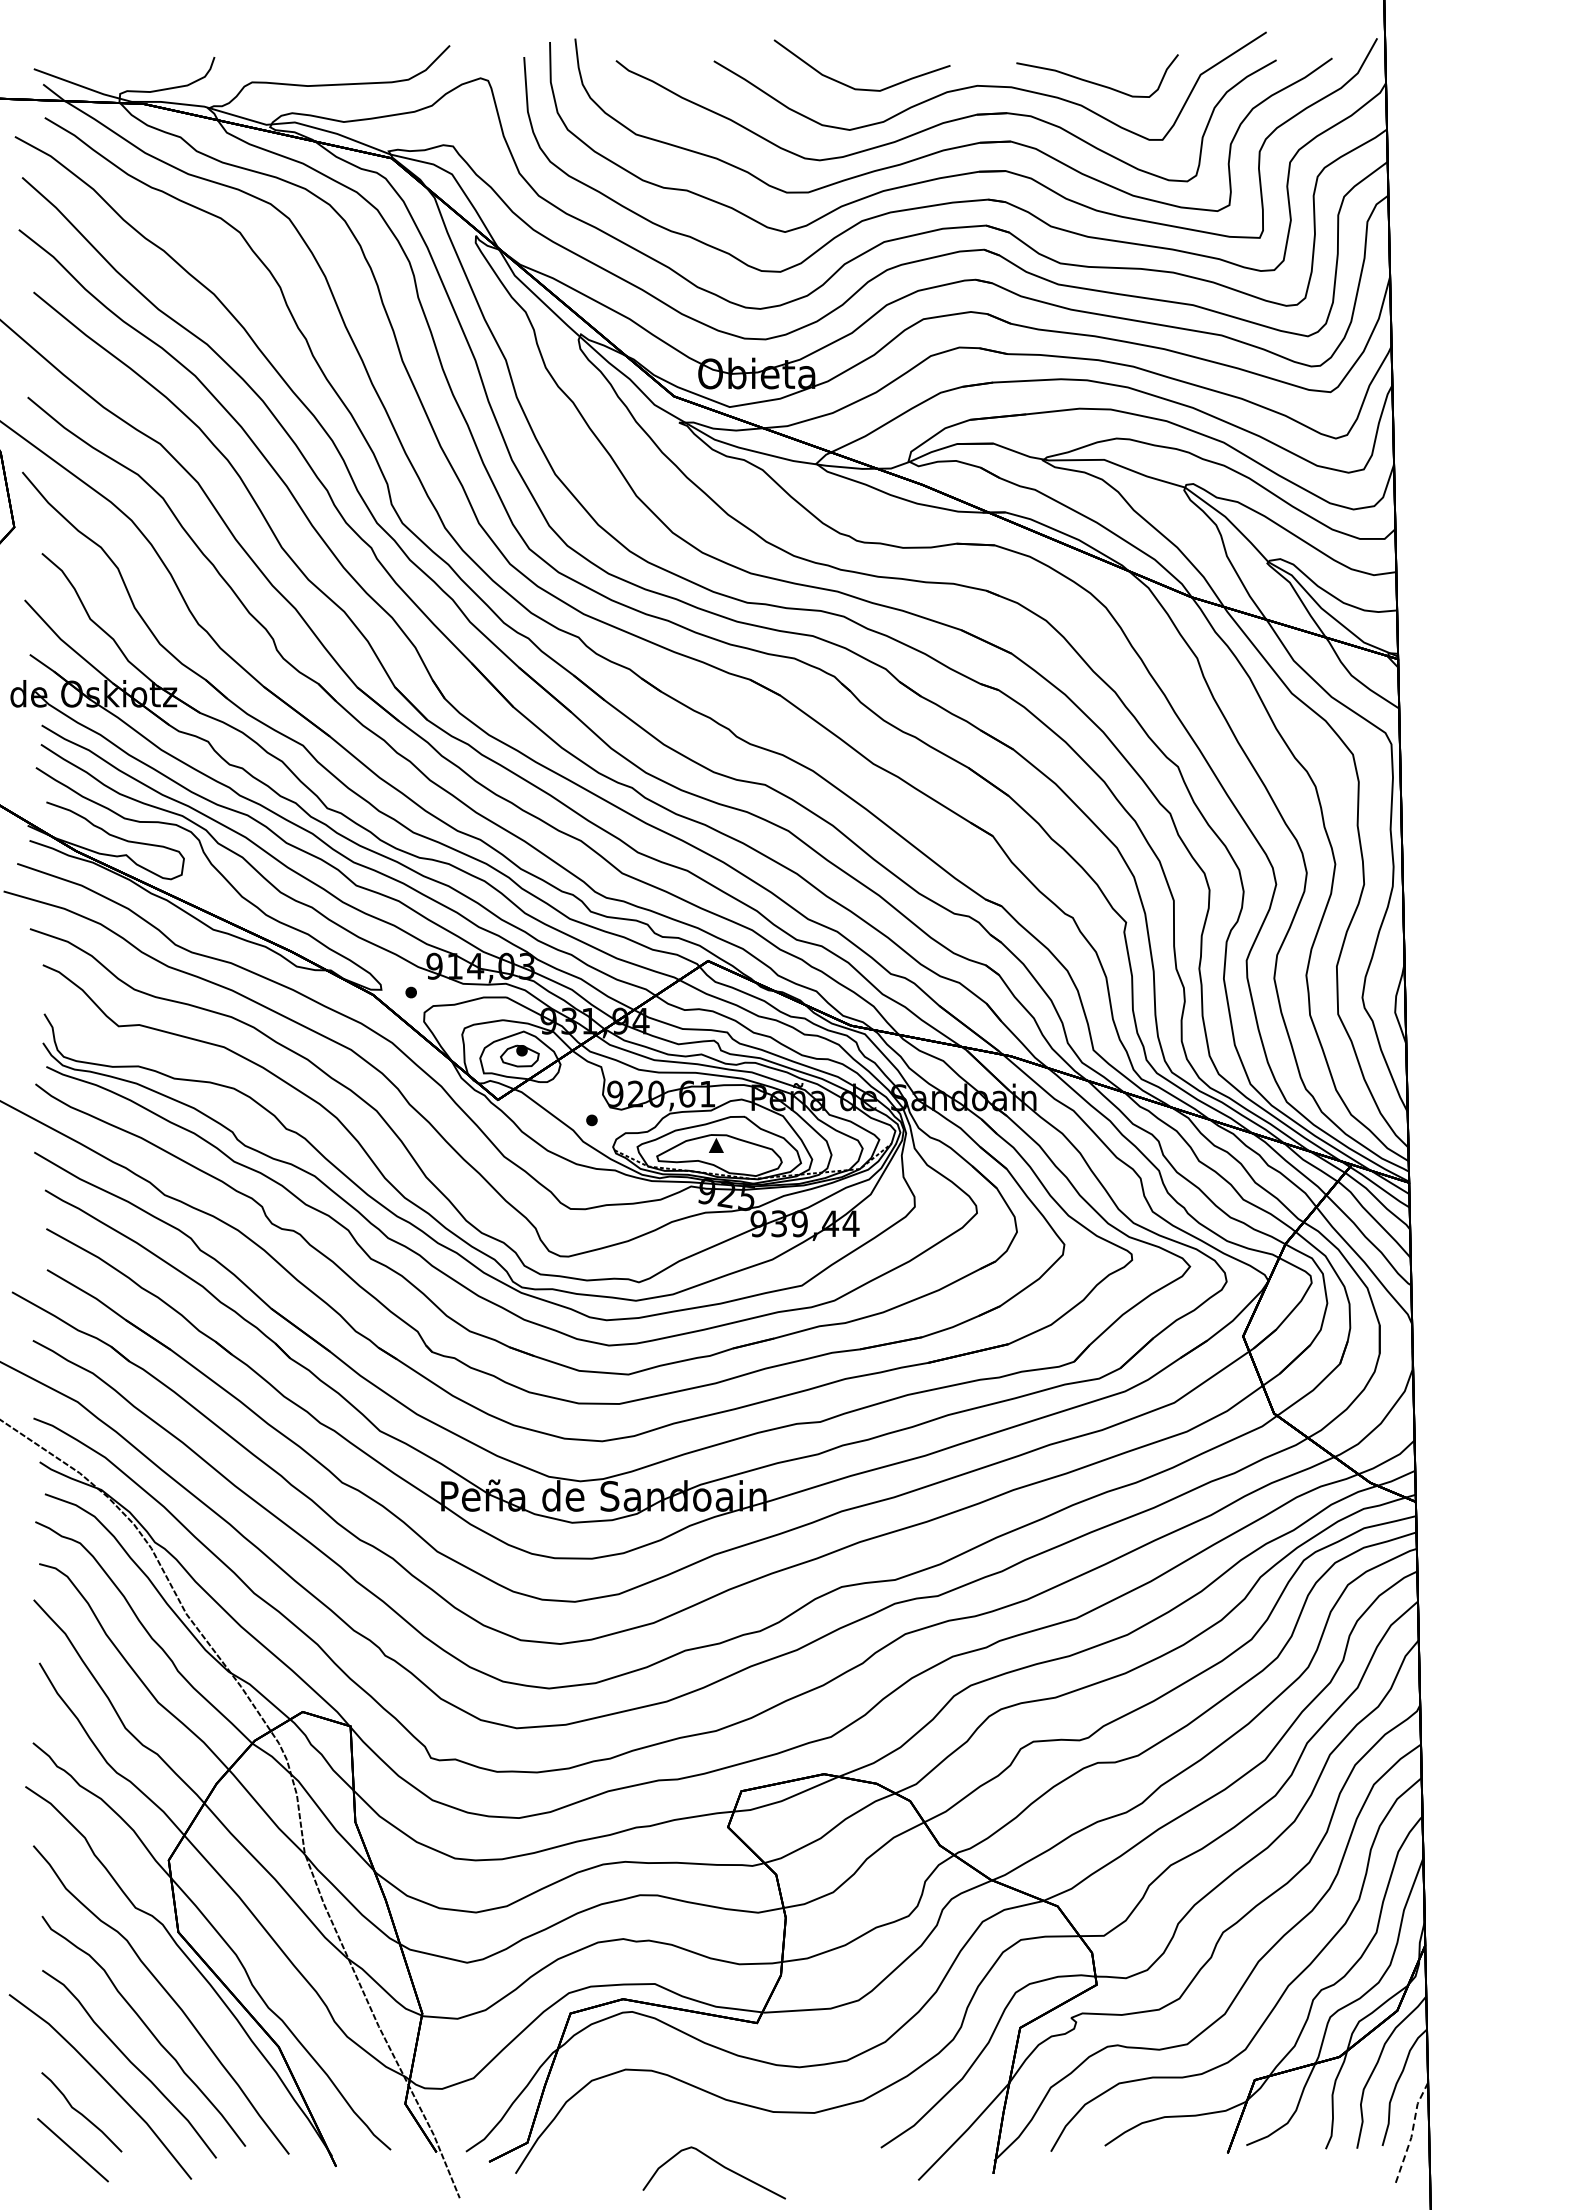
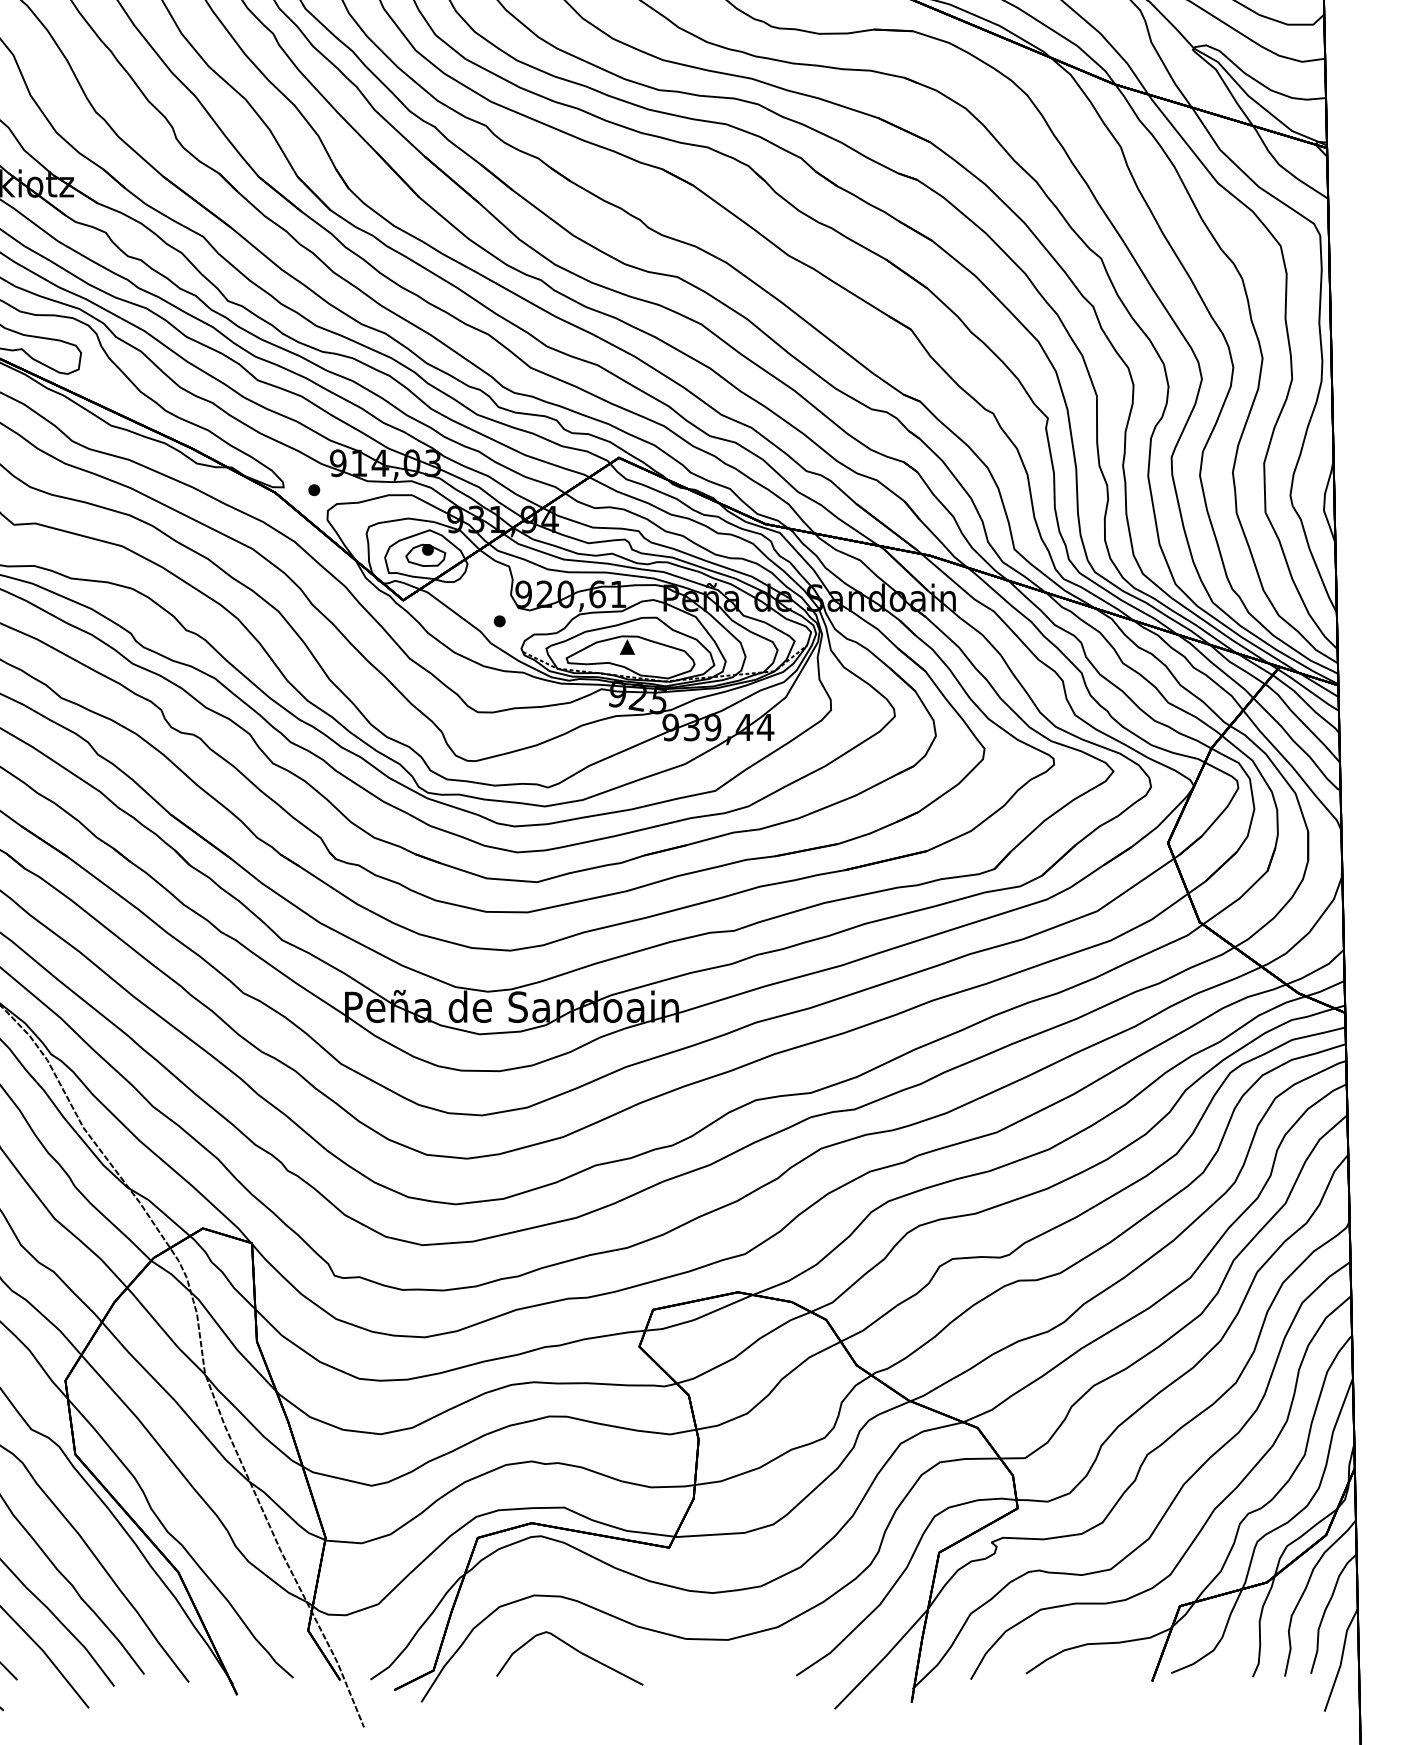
line: (1412, 2131) -> (1341, 1658), dashed -> solid
curve: (719, 2165) -> (575, 1650), moved

